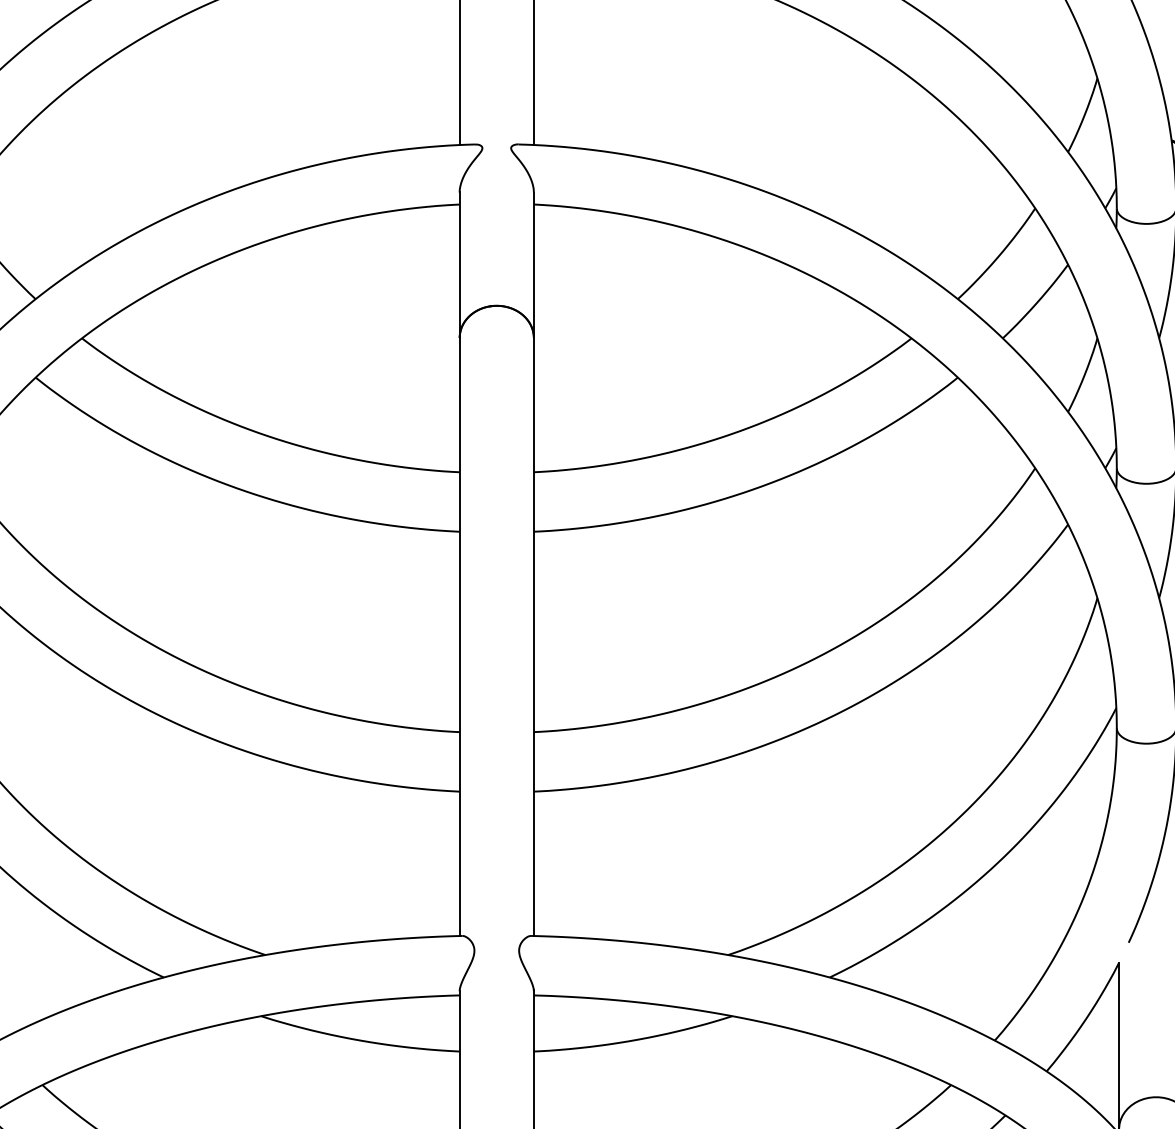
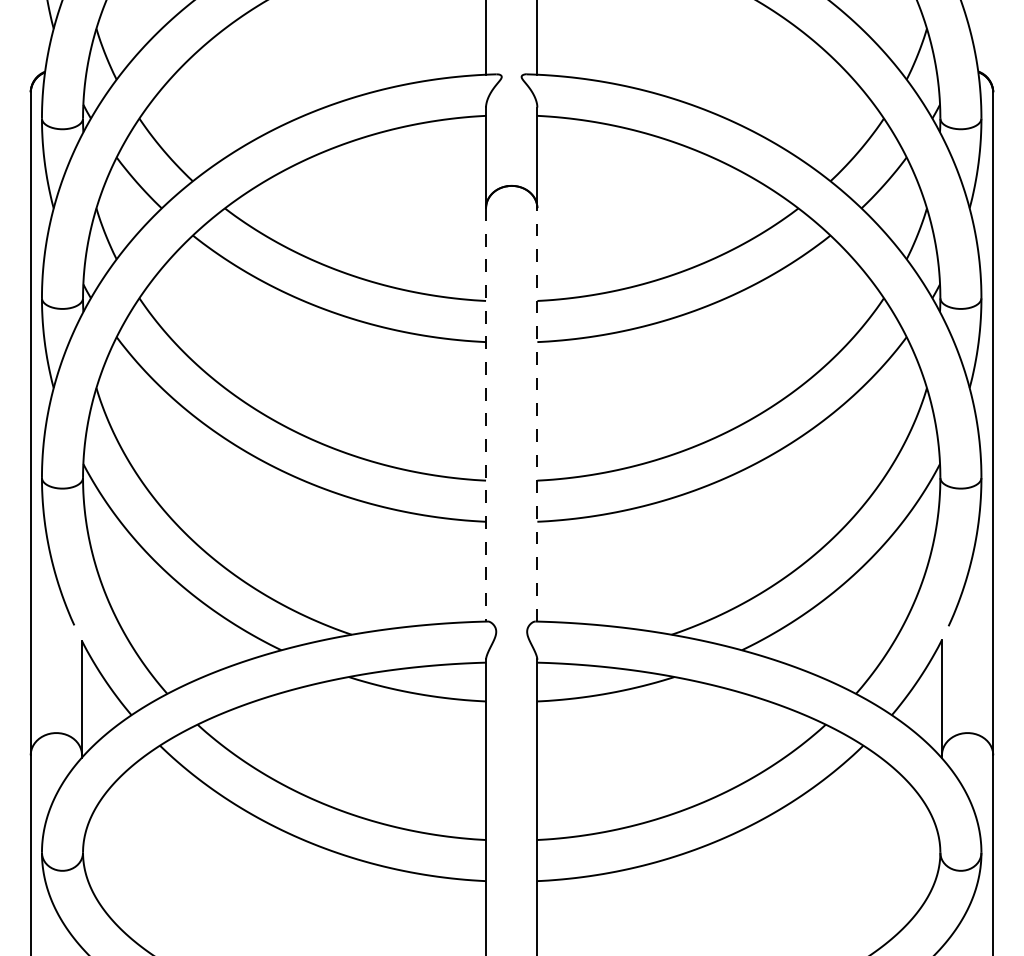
line: (460, 636) -> (486, 414), solid -> dashed
line: (534, 636) -> (537, 414), solid -> dashed

